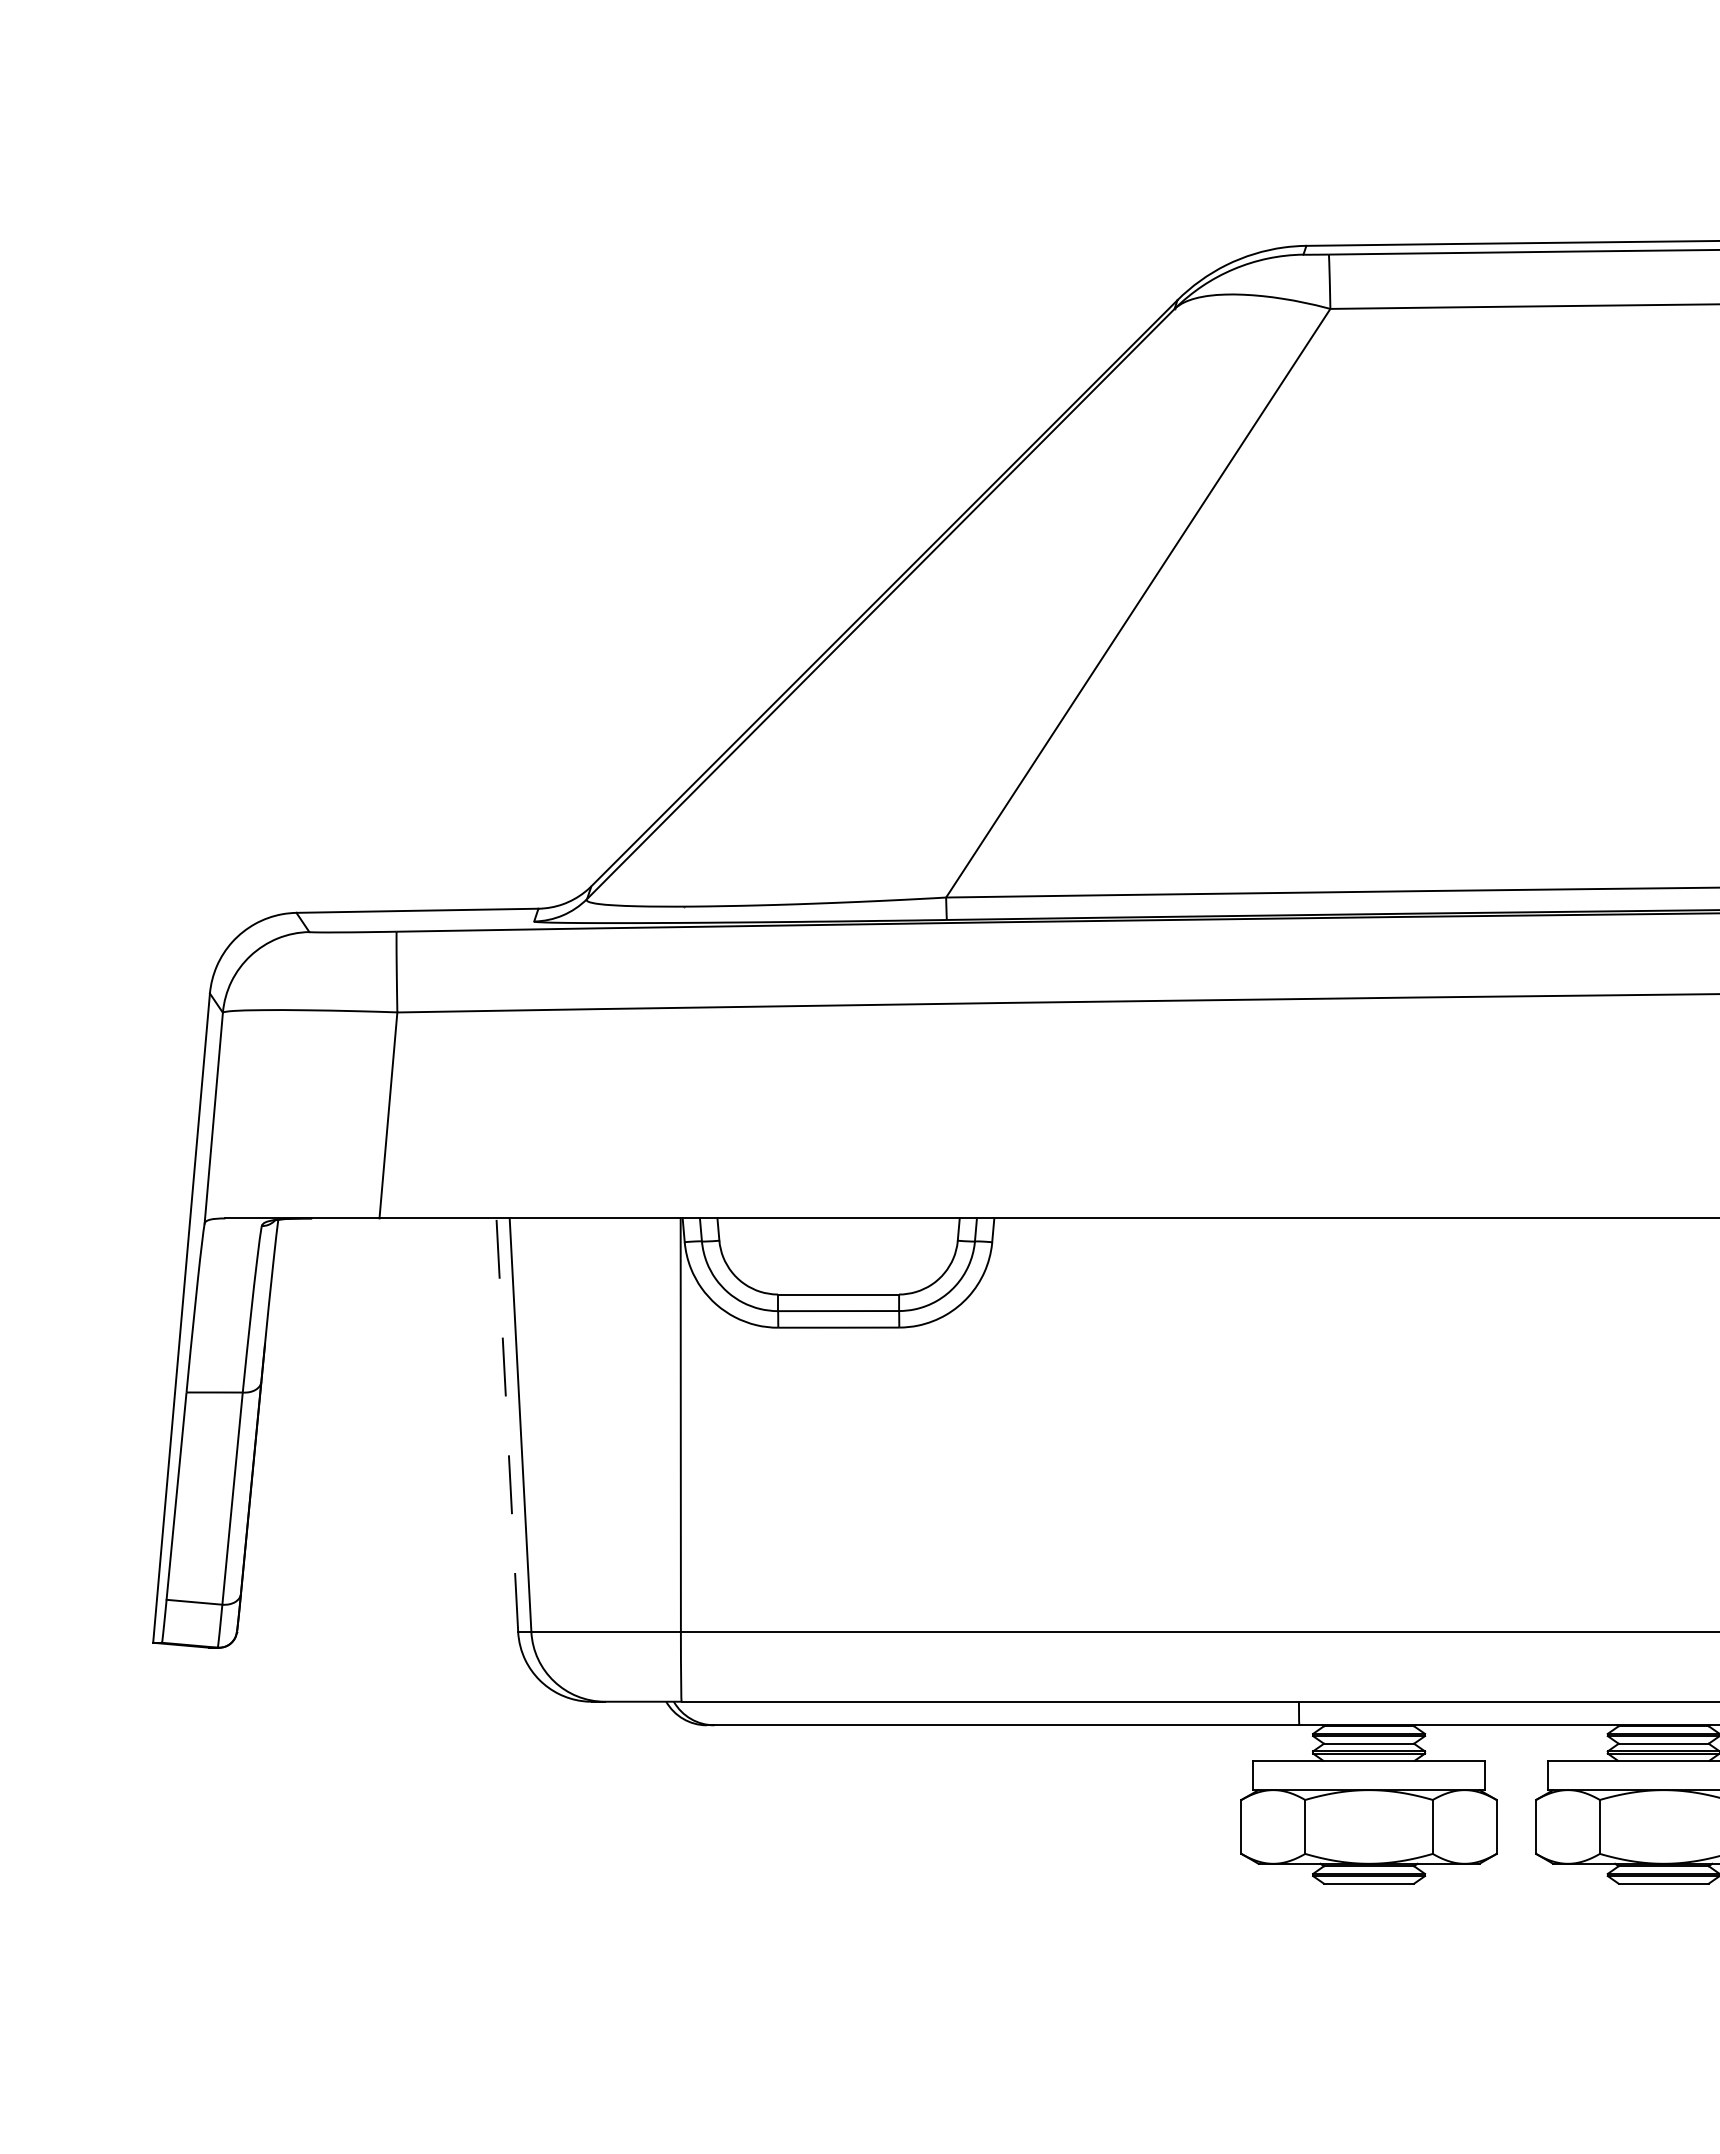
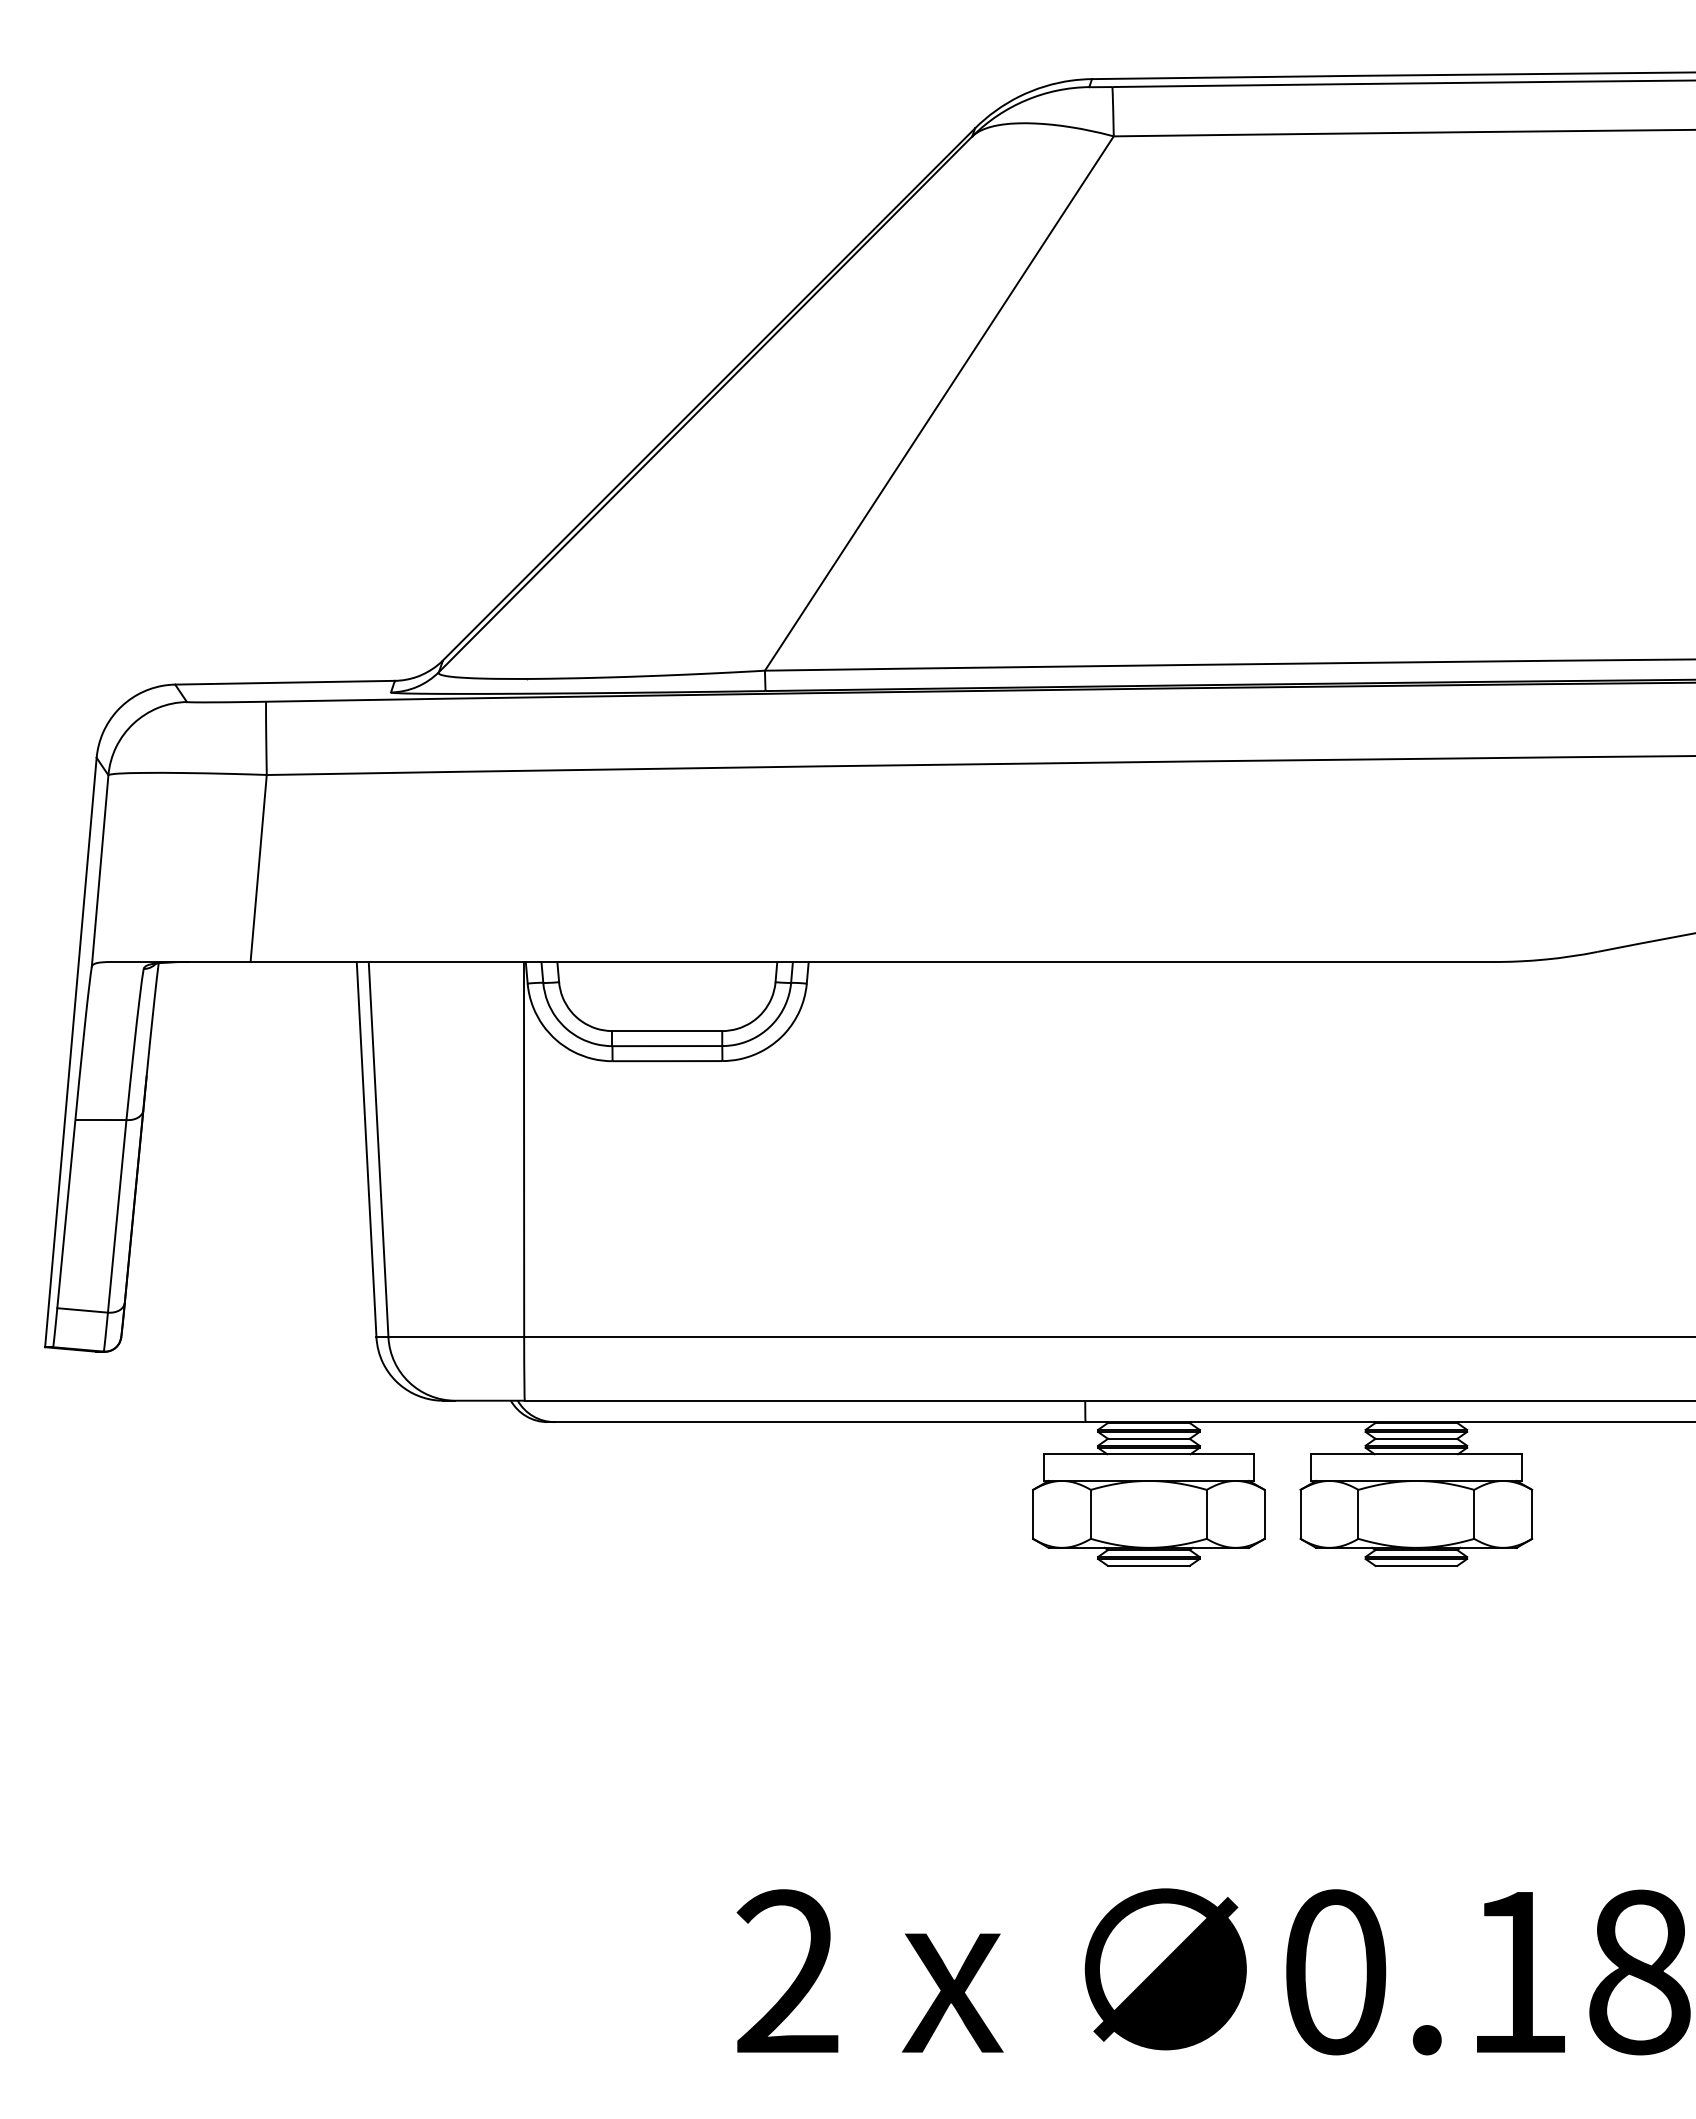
line: (507, 1424) -> (366, 1149), dashed -> solid

